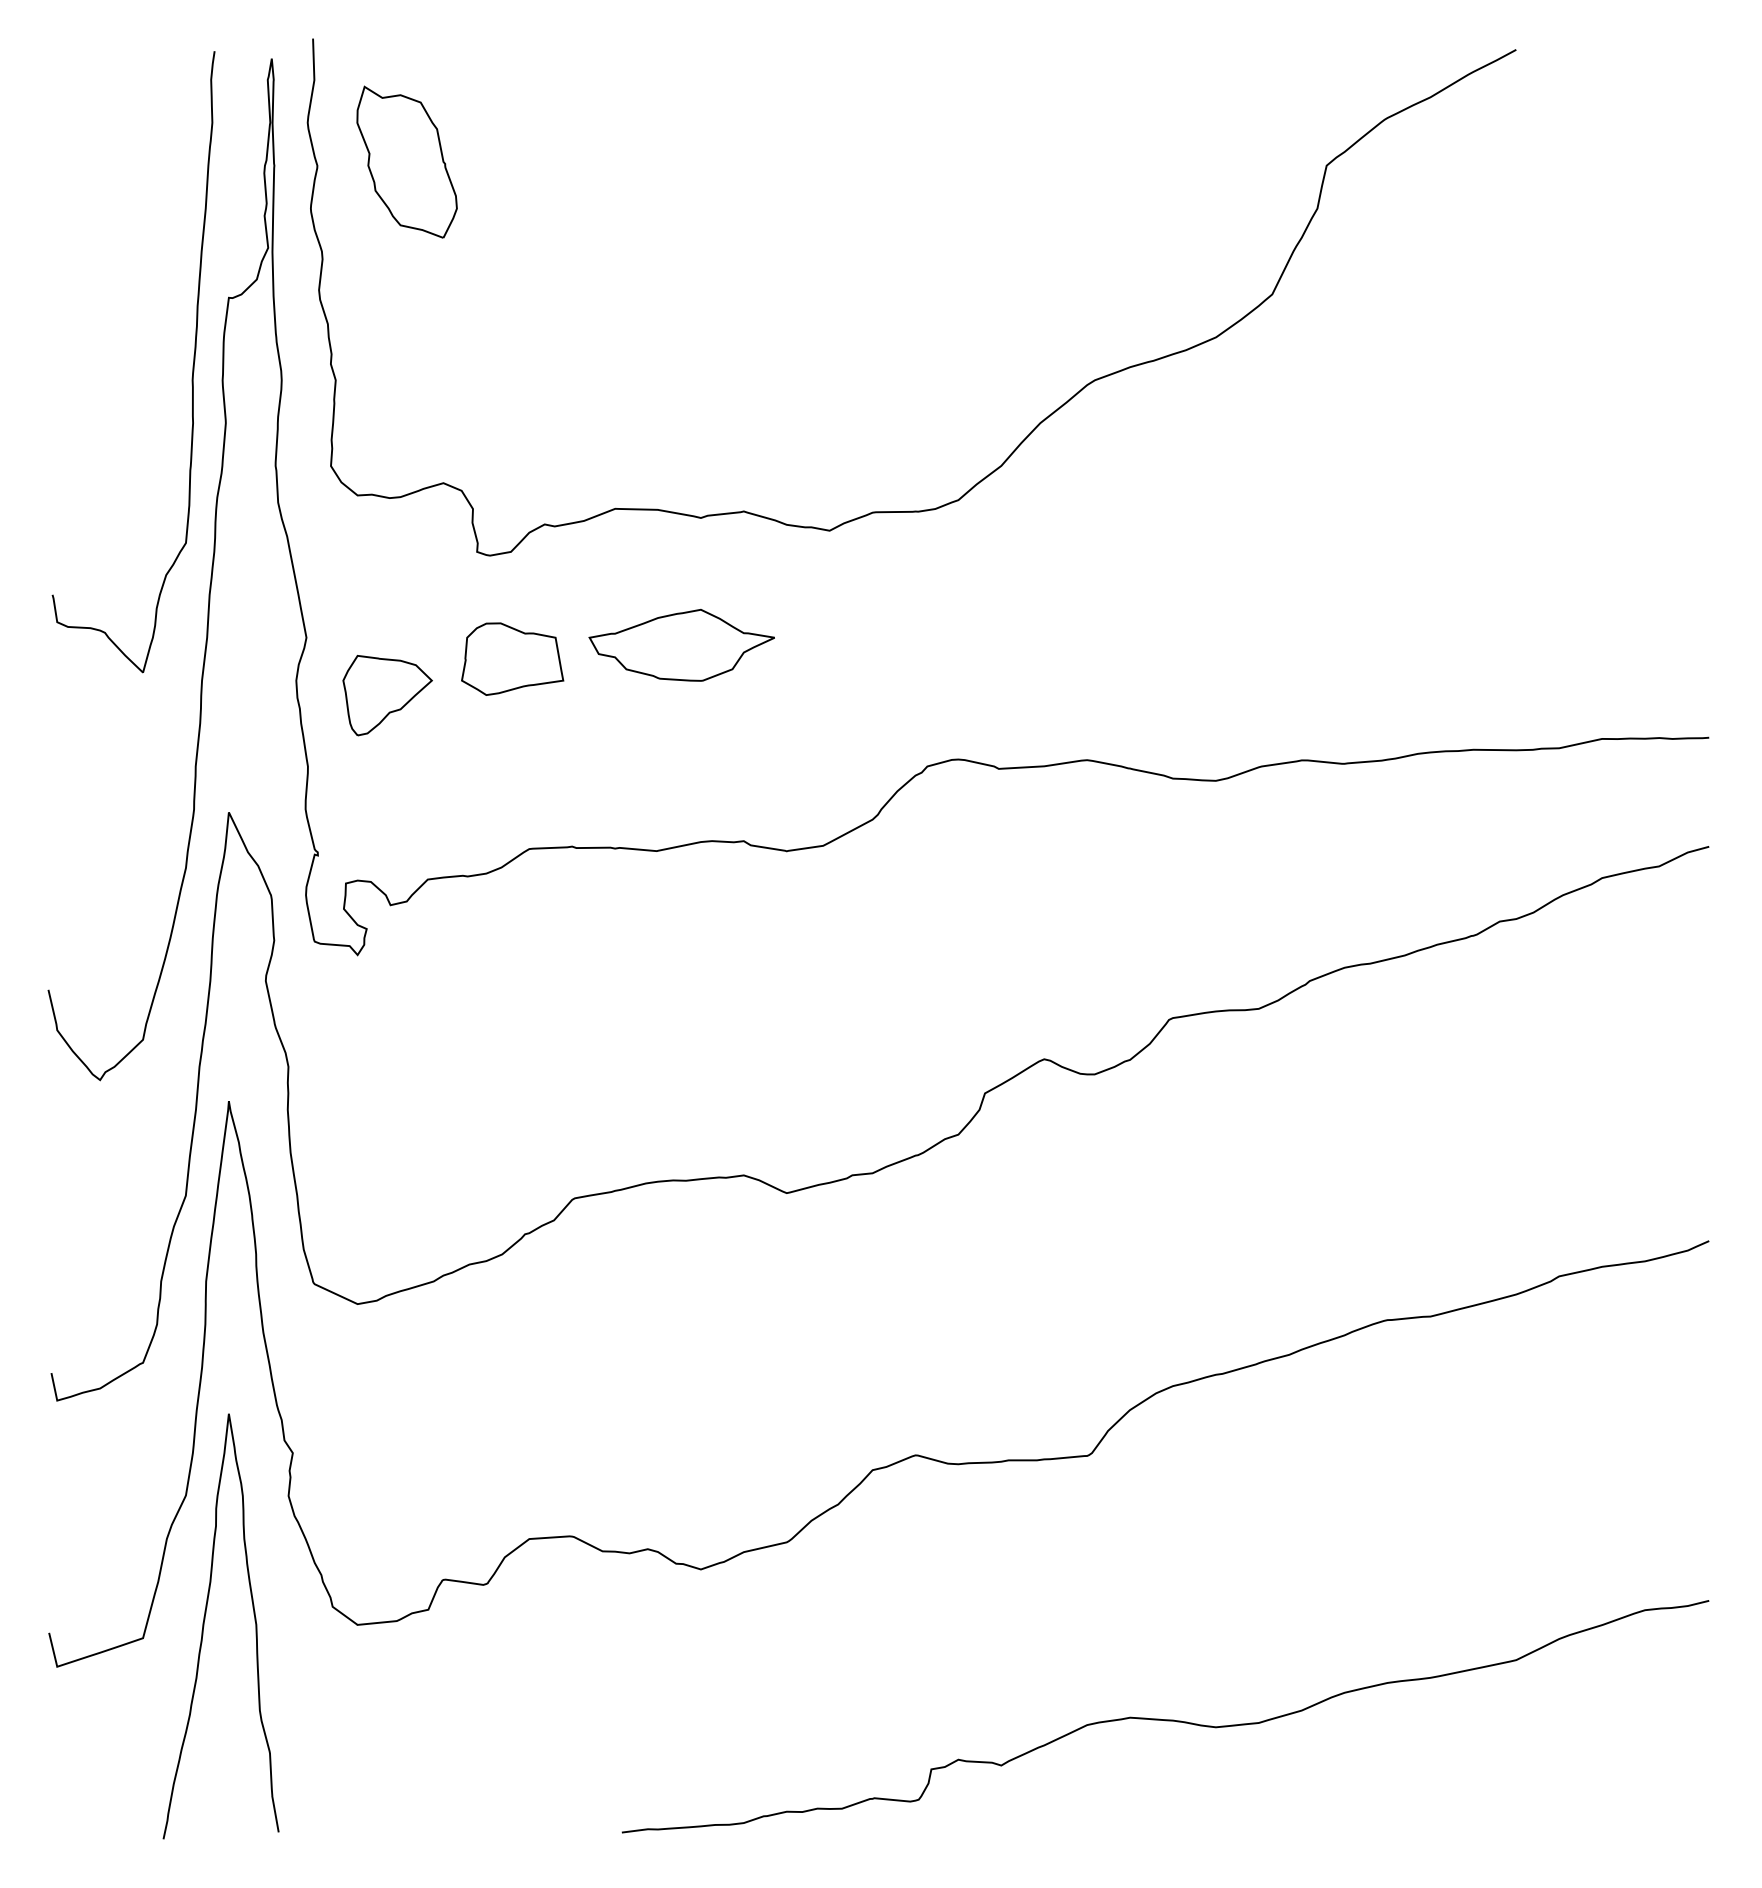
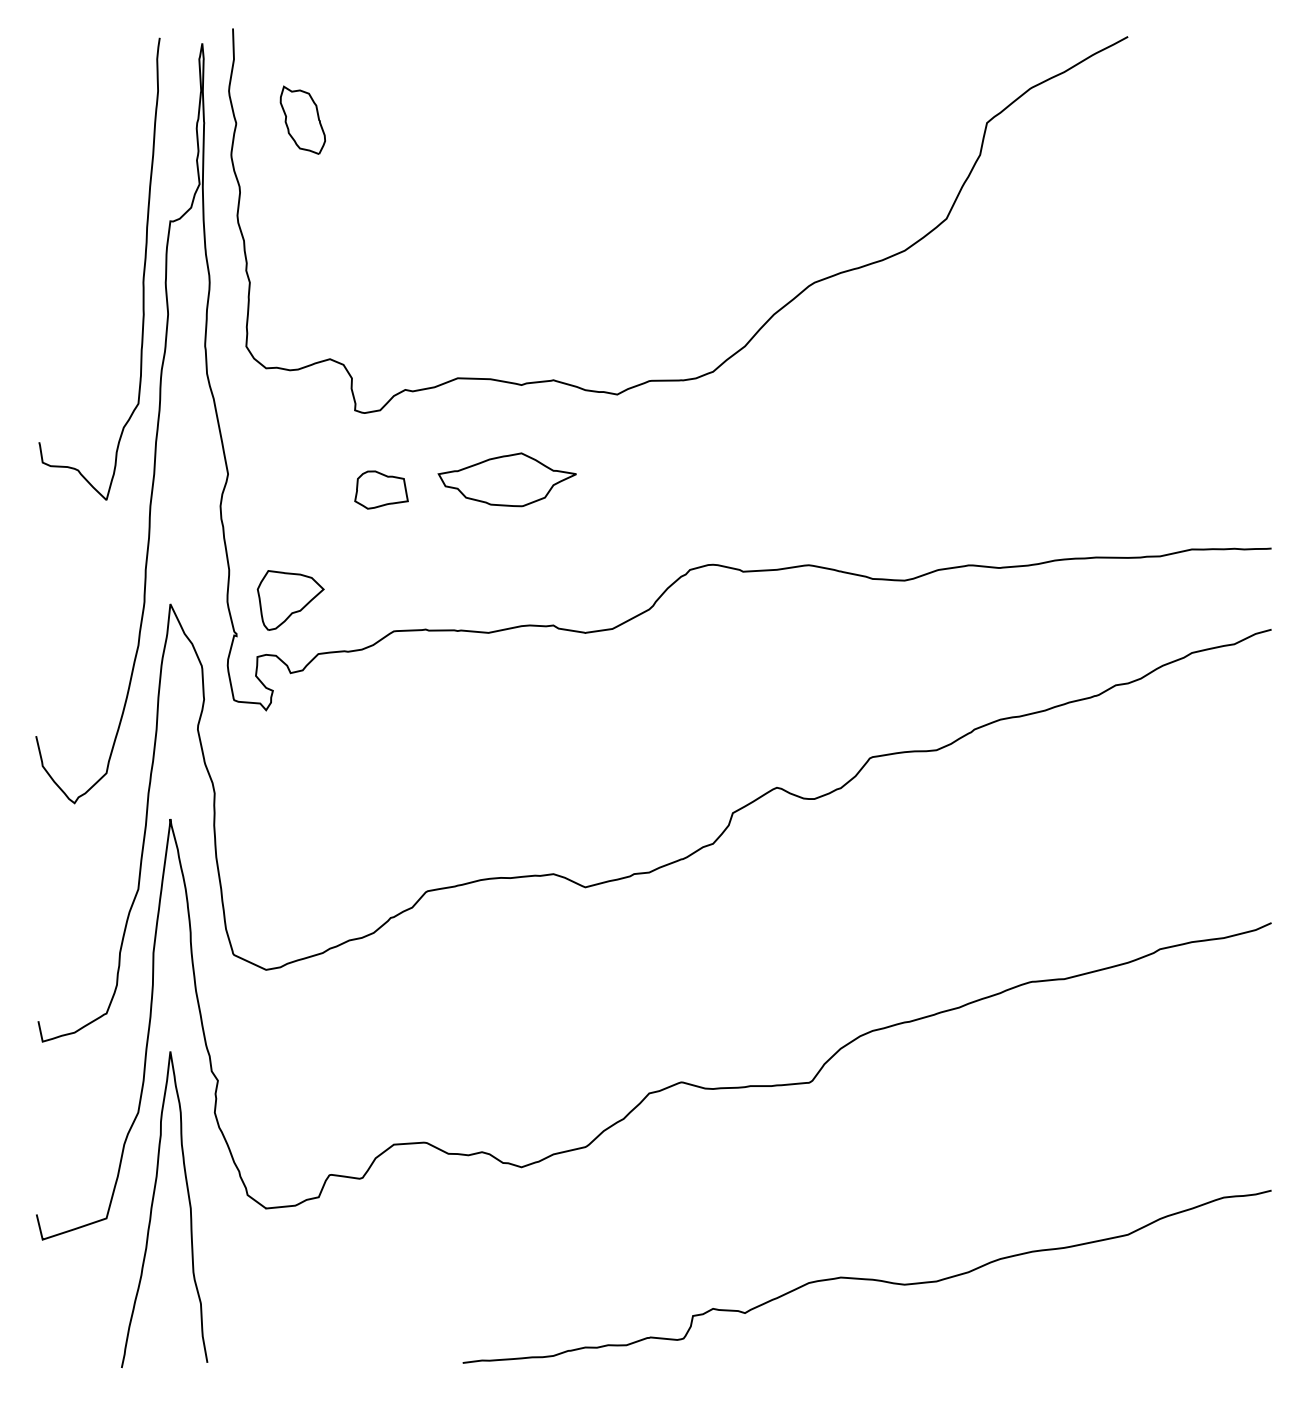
part: (406, 161) -> (302, 119), size x0.6
part: (512, 658) -> (381, 489), size x0.7
part: (387, 695) -> (290, 600), moved

